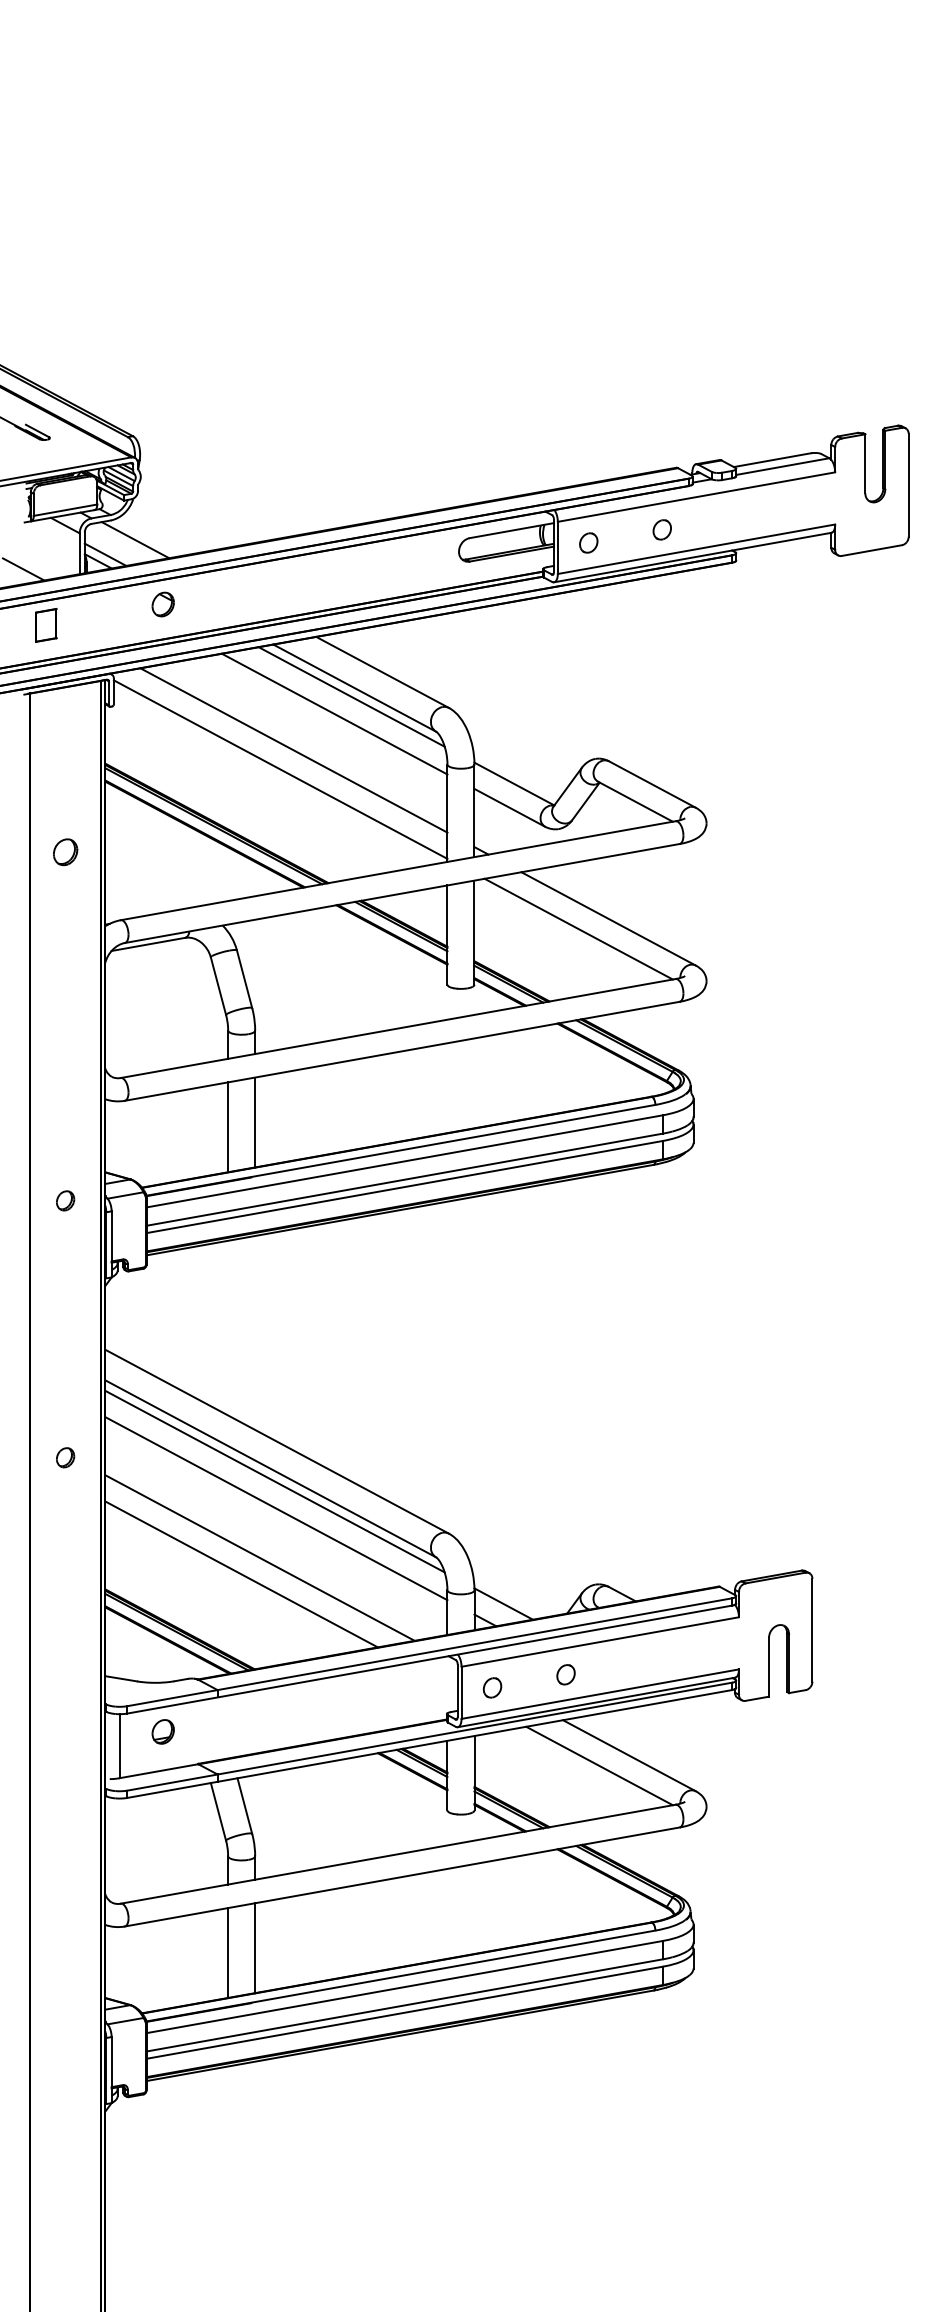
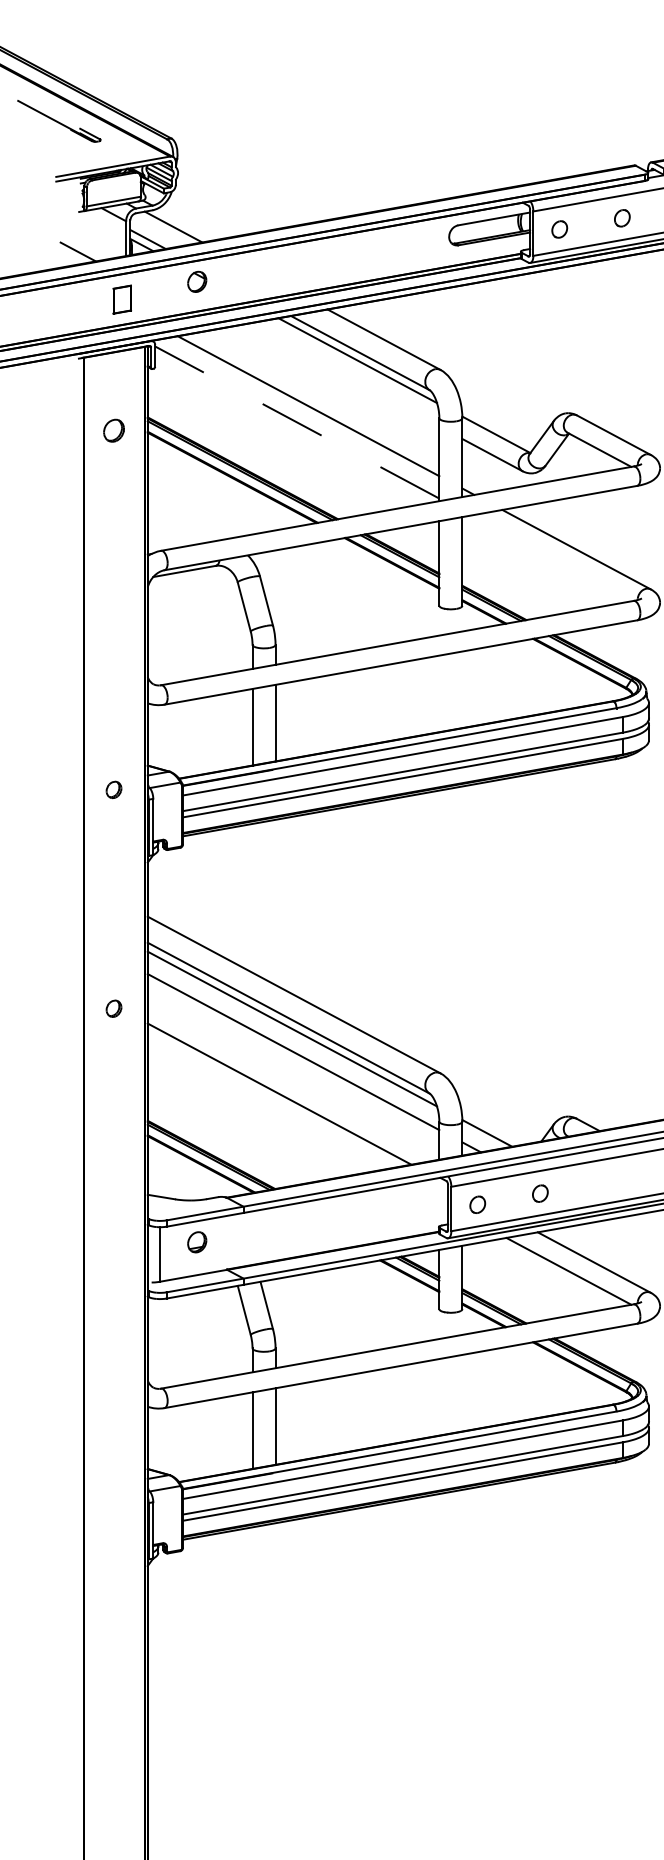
part: (46, 625) -> (122, 299), moved
line: (334, 713) -> (343, 374), removed
line: (280, 769) -> (297, 422), solid -> dashed
part: (65, 852) -> (113, 430), moved
line: (578, 928) -> (550, 557), removed
line: (241, 1574) -> (263, 1108), removed

